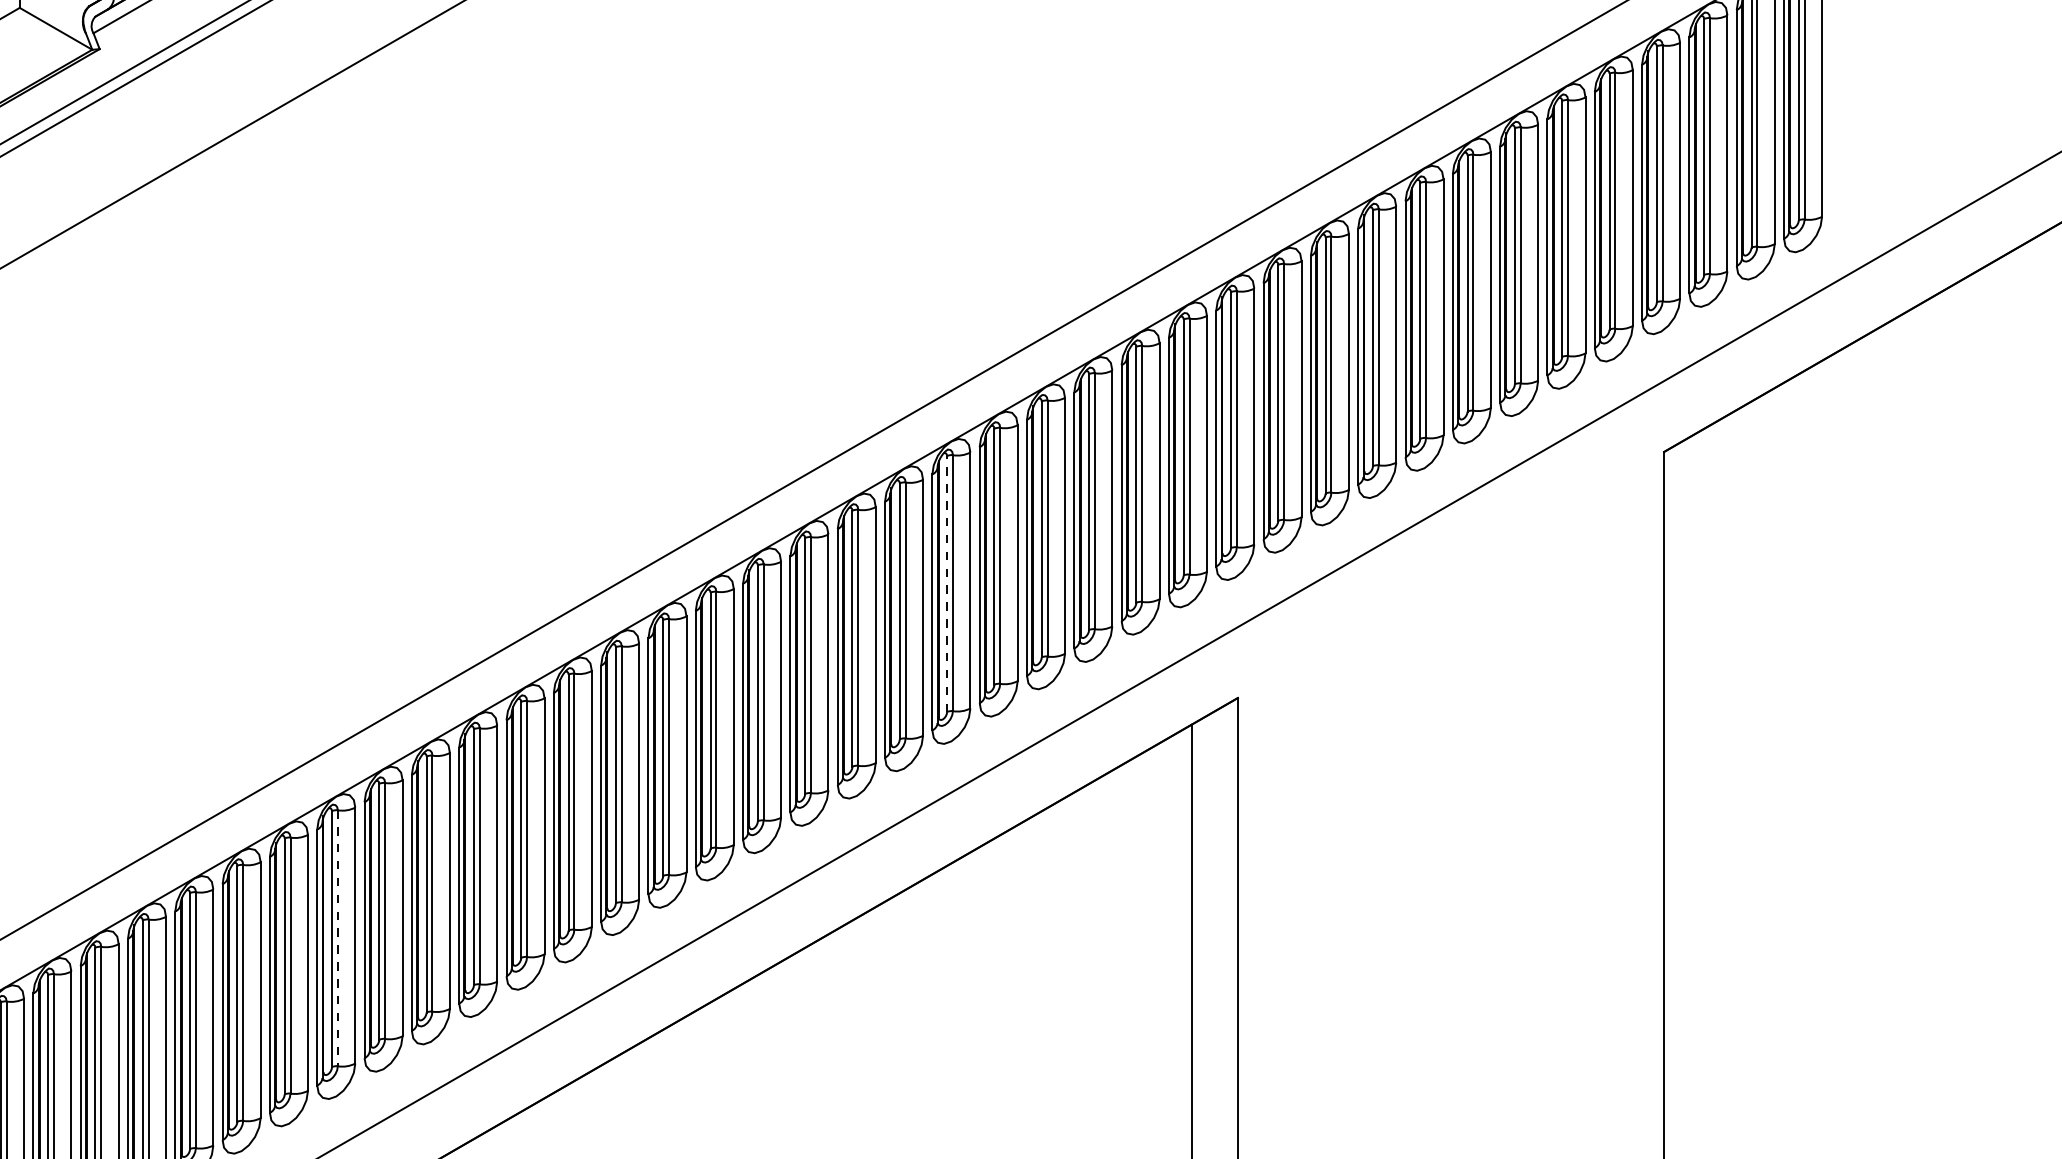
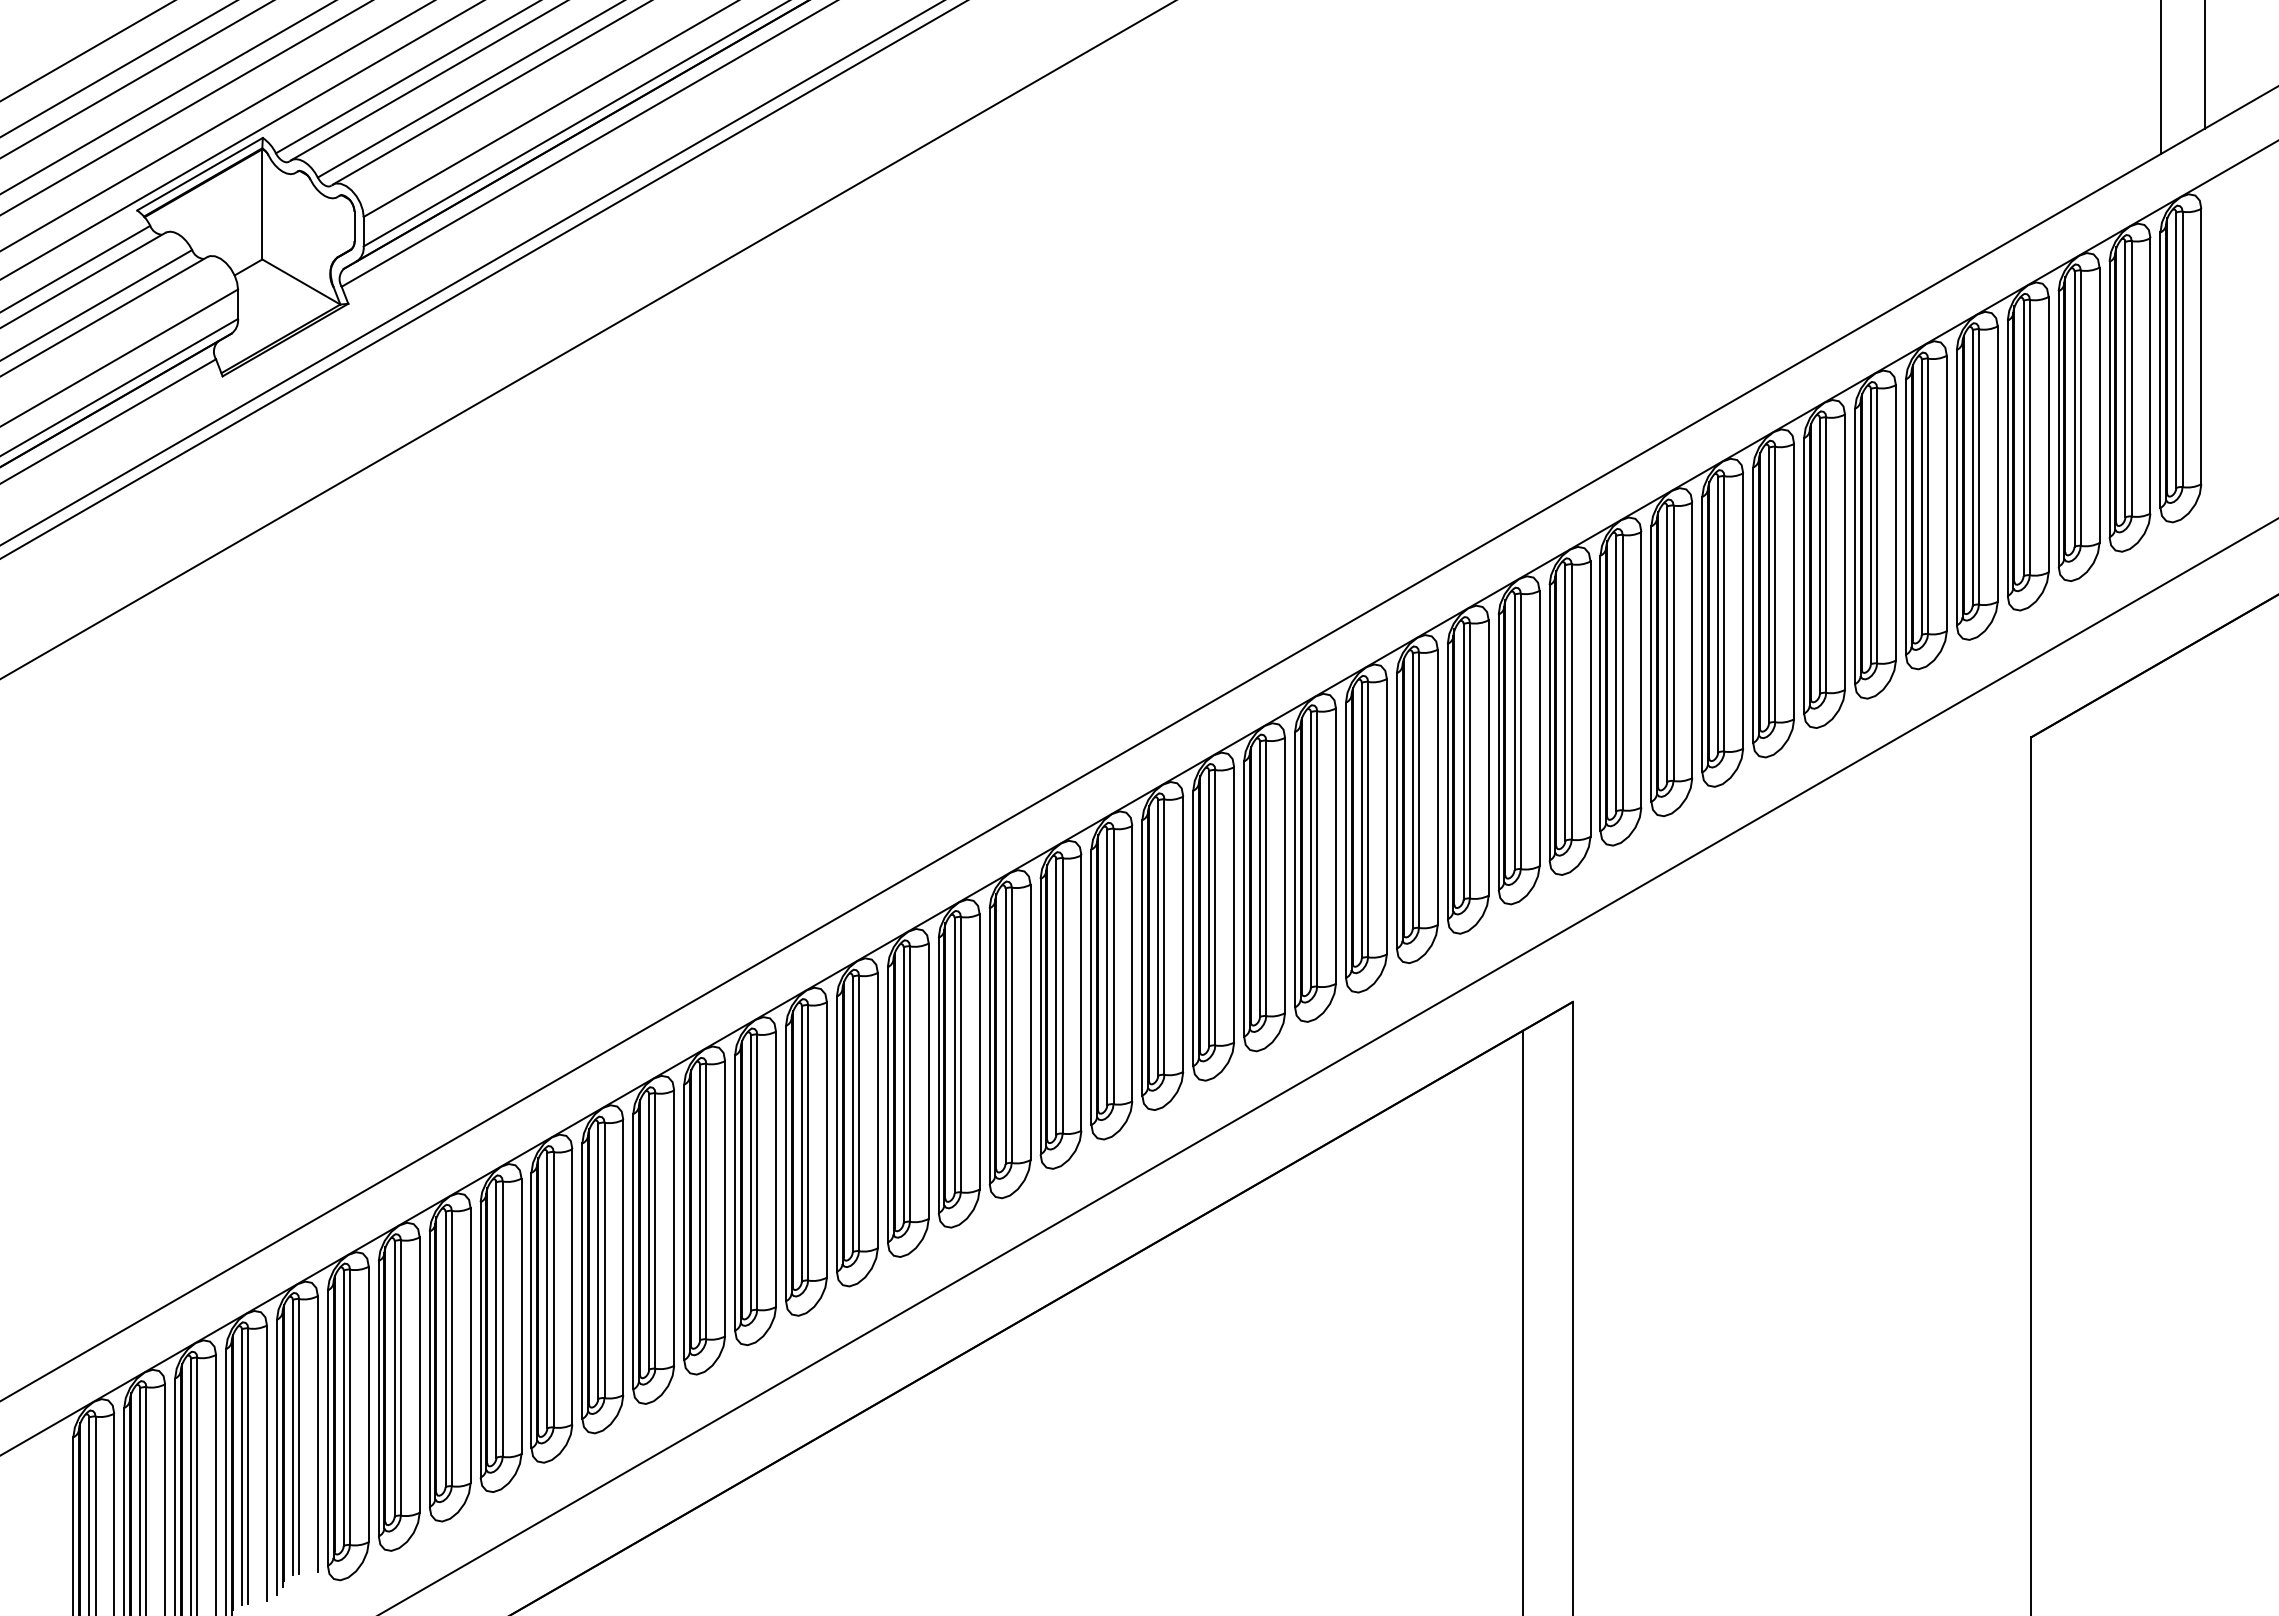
line: (947, 584) -> (1260, 879), dashed -> solid
line: (337, 938) -> (604, 1260), dashed -> solid

